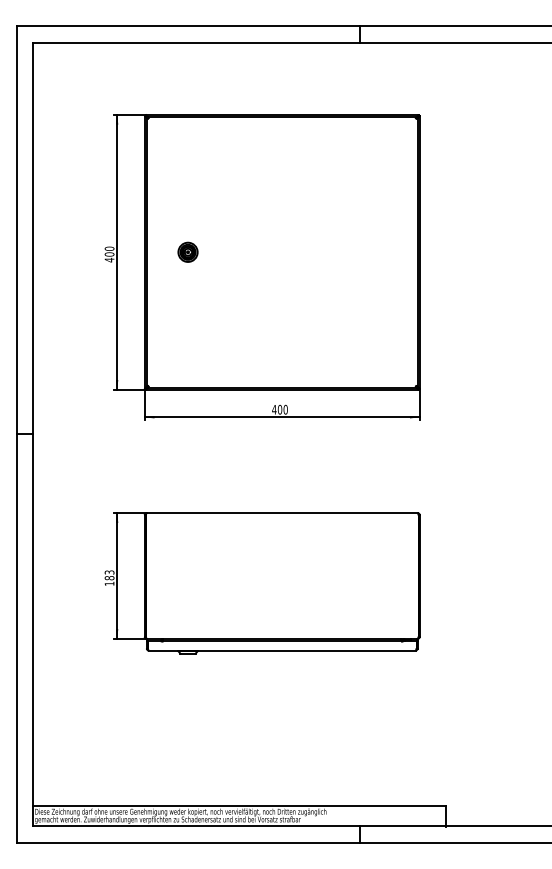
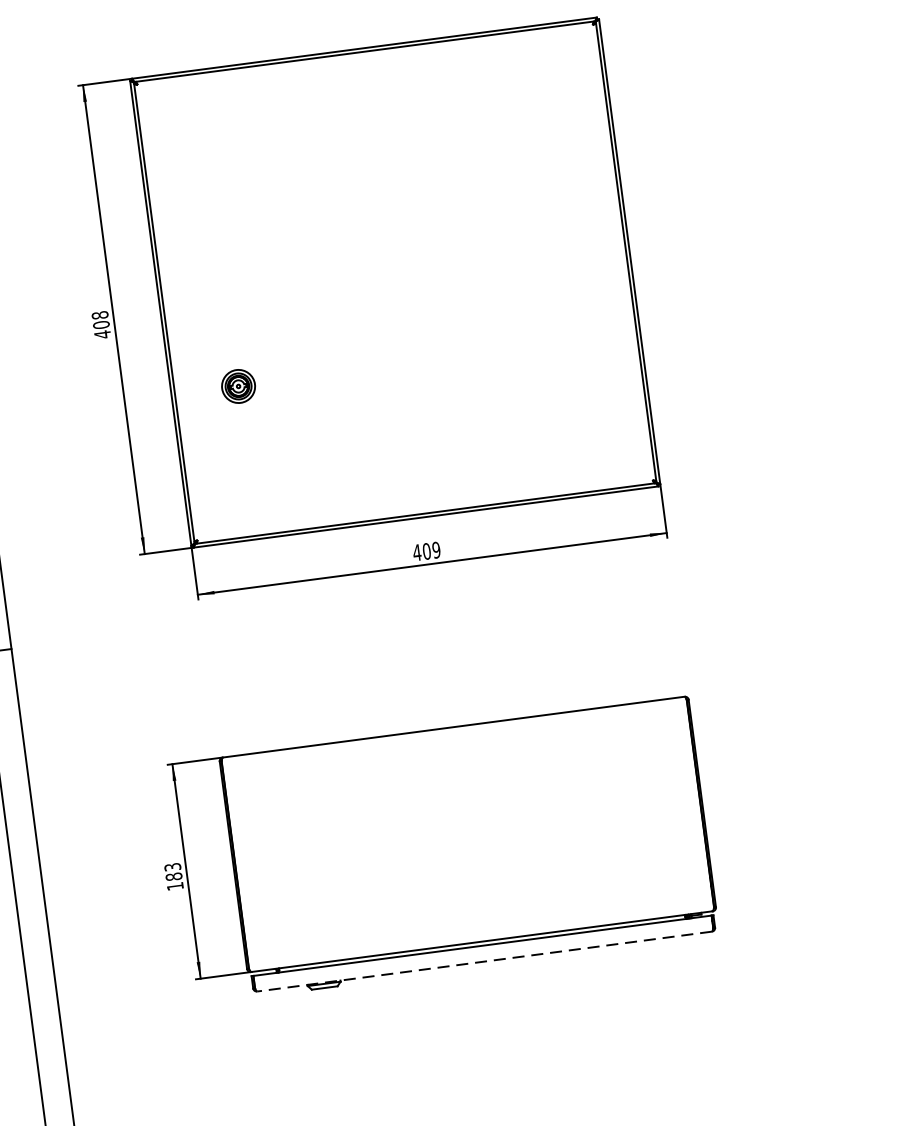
text: (109, 248) -> (99, 314), 400 -> 408
part: (187, 251) -> (237, 385), moved
text: (285, 409) -> (436, 549), 400 -> 409
line: (281, 650) -> (483, 961), solid -> dashed

